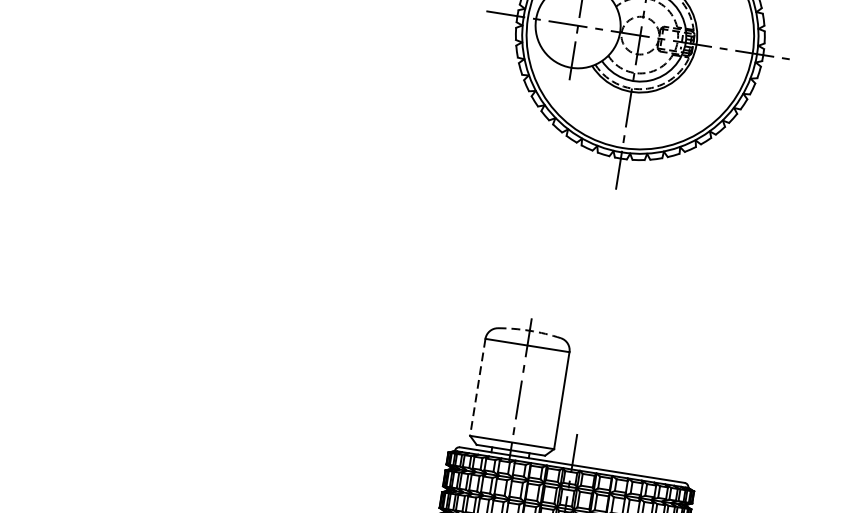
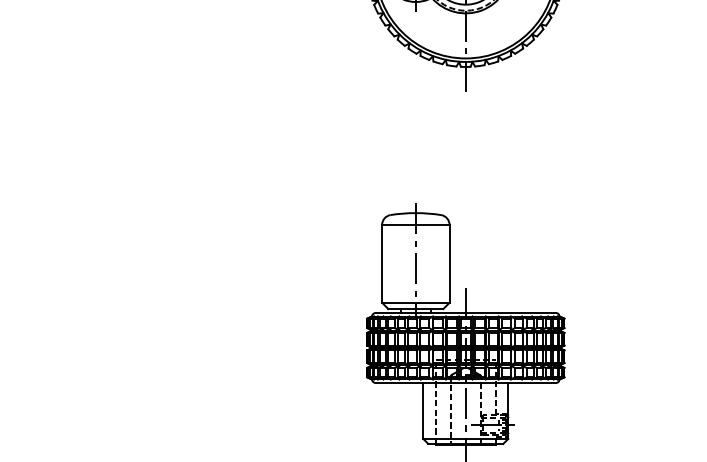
arc: (529, 331) -> (415, 213), dashed -> solid
line: (478, 386) -> (382, 263), dashed -> solid

